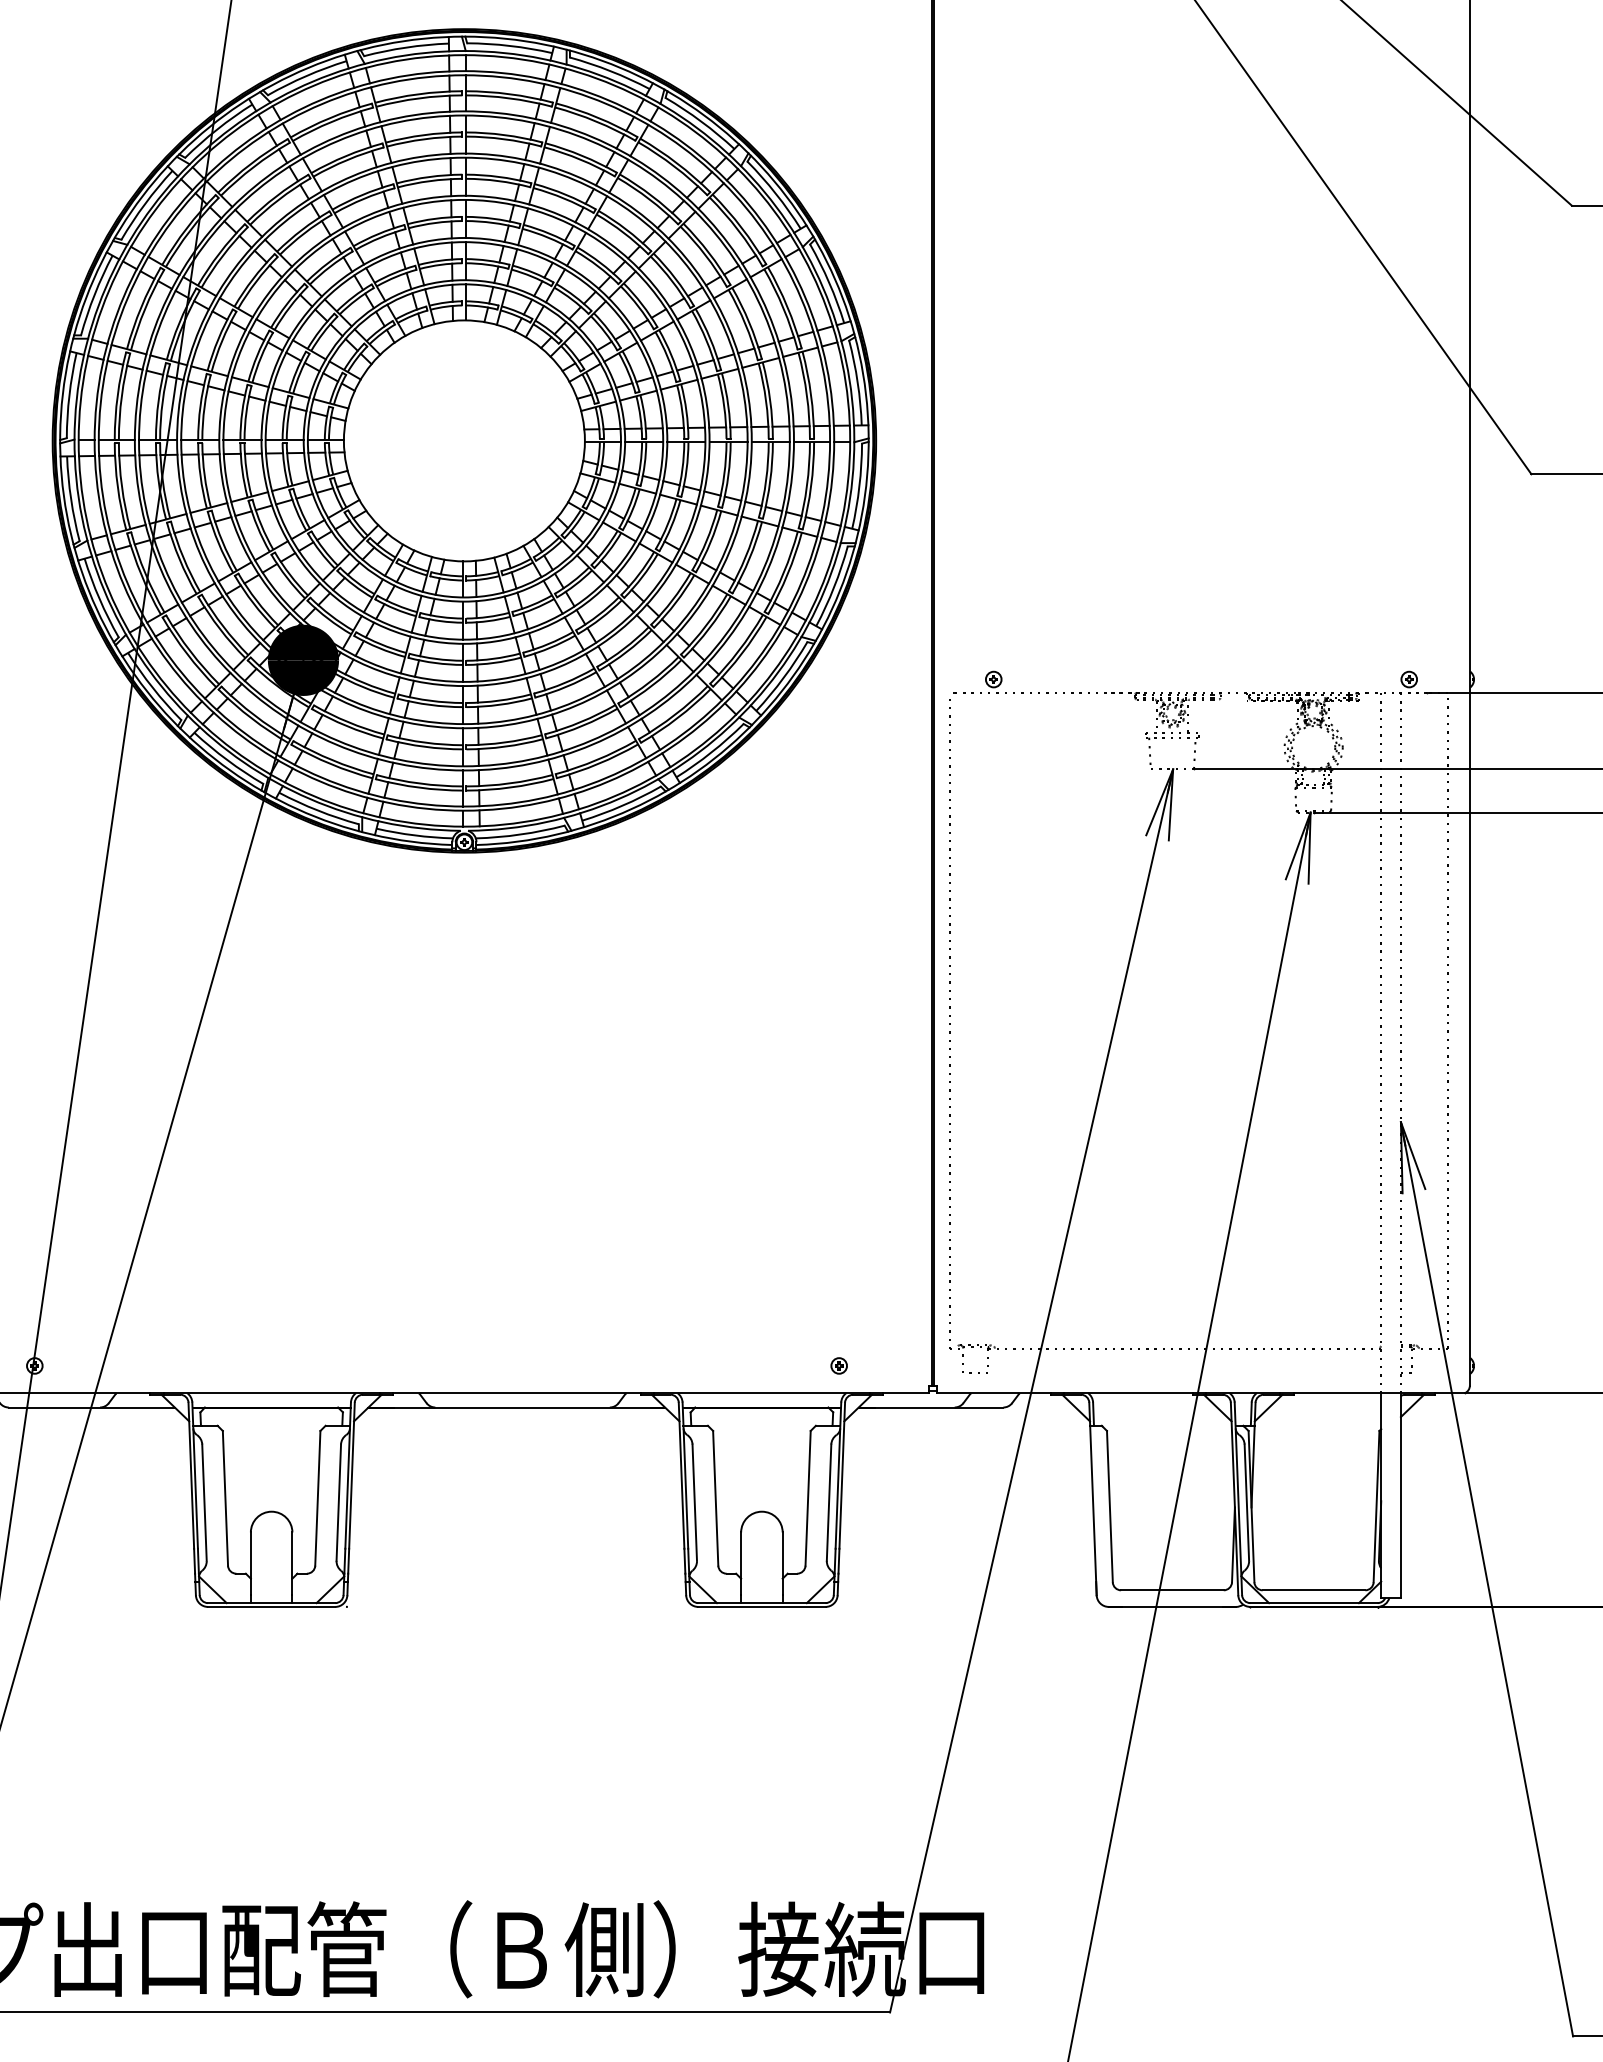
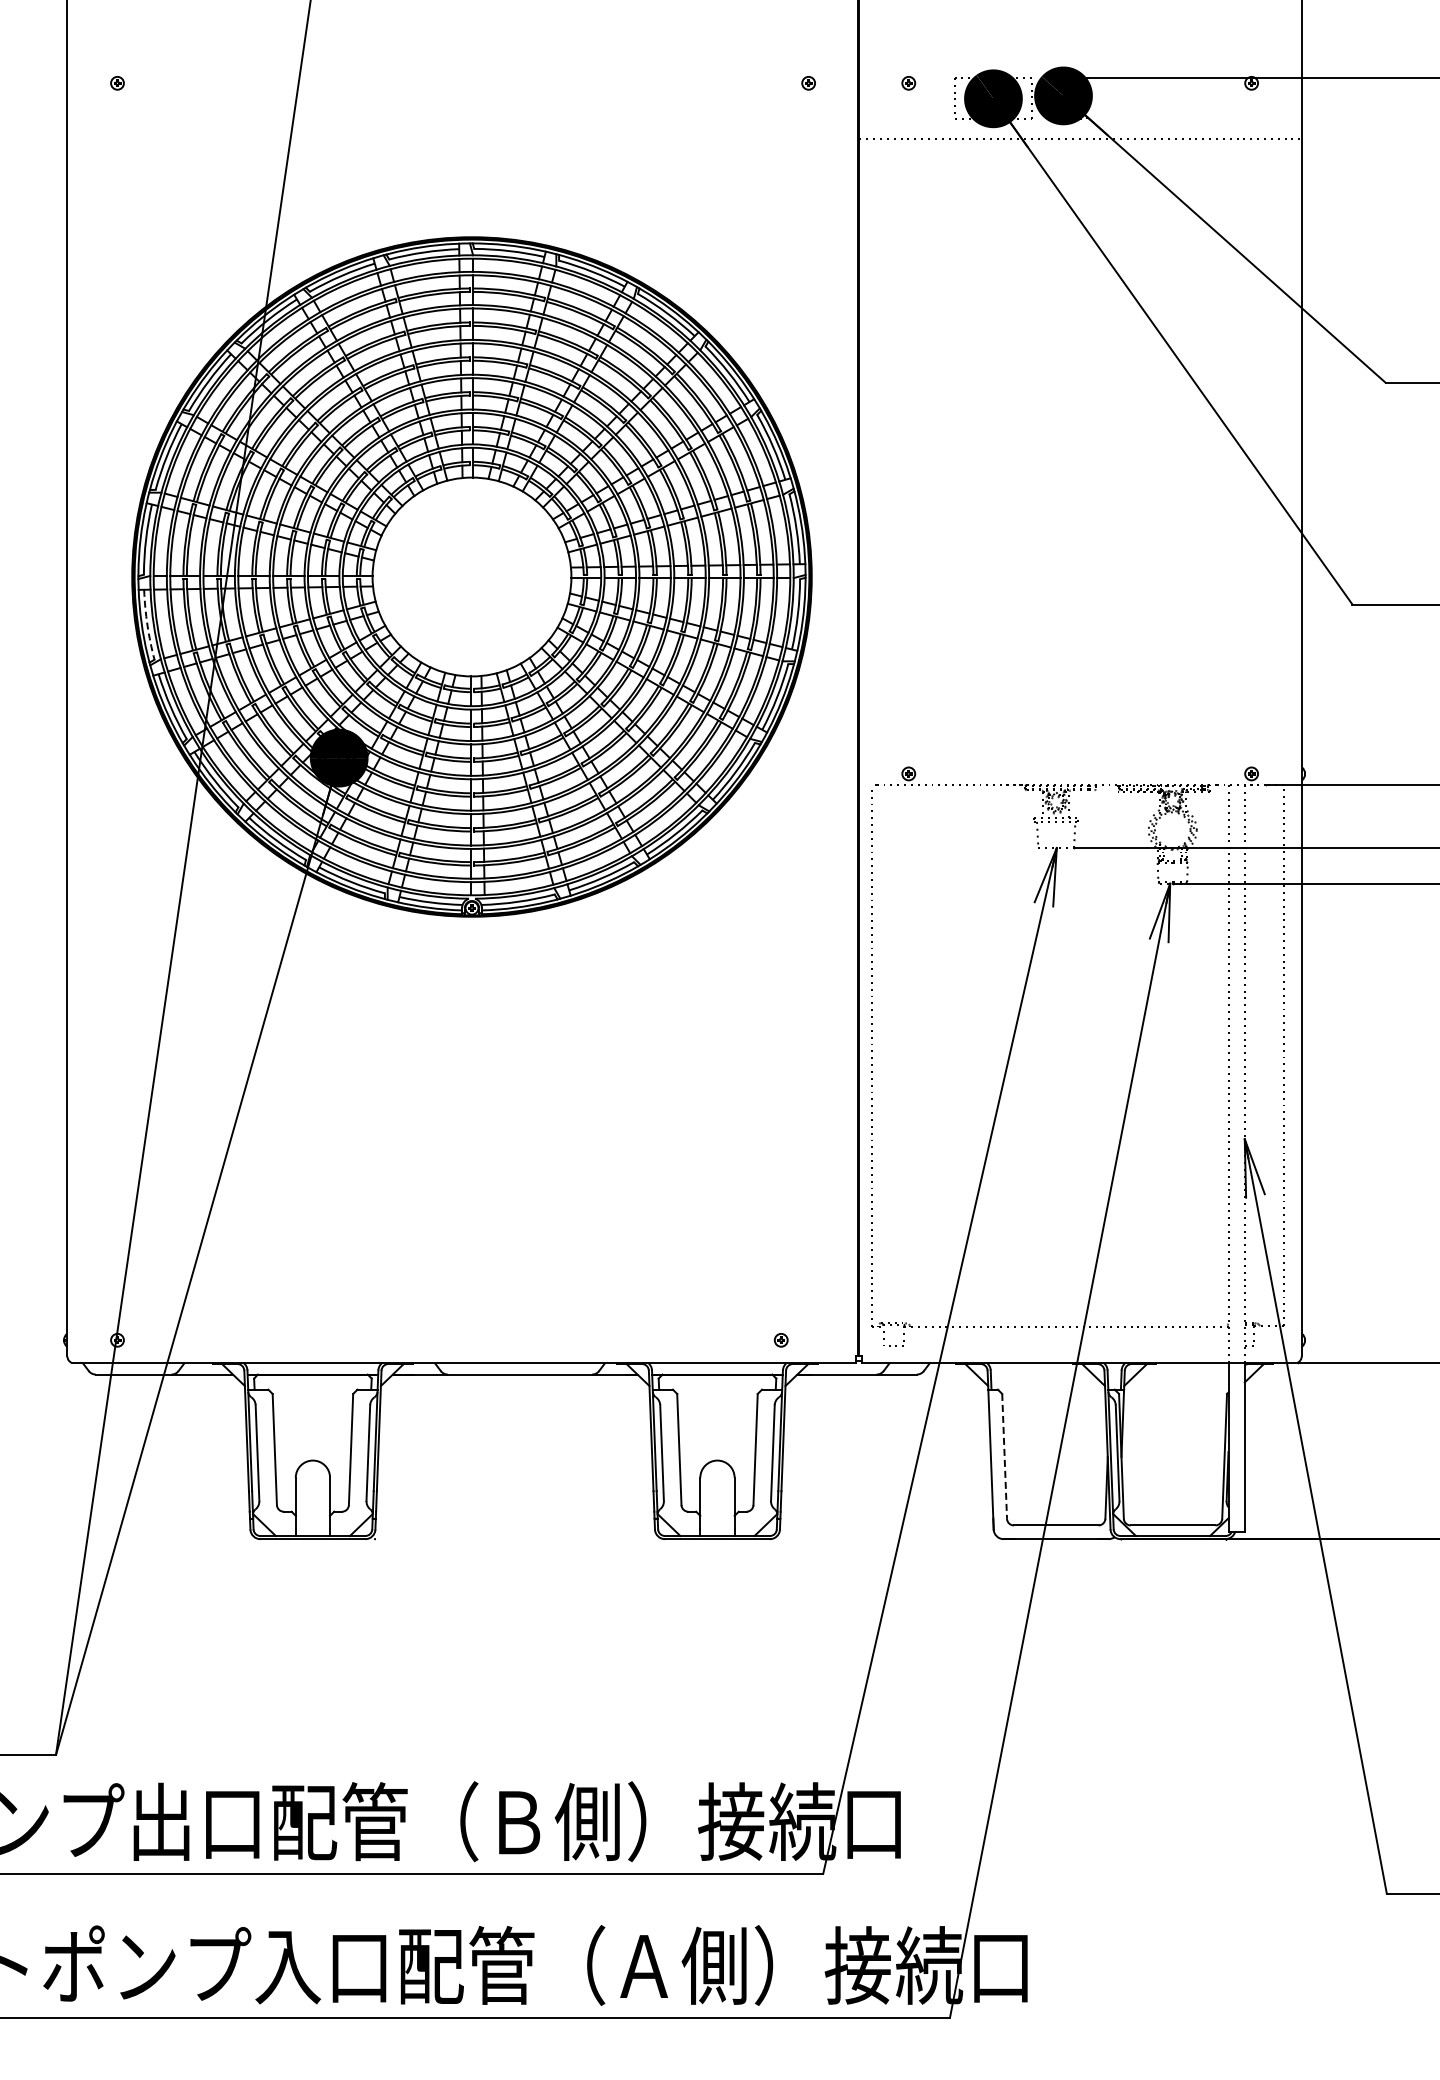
arc: (71, 499) -> (147, 625), solid -> dashed
line: (1109, 1506) -> (1004, 1456), solid -> dashed

